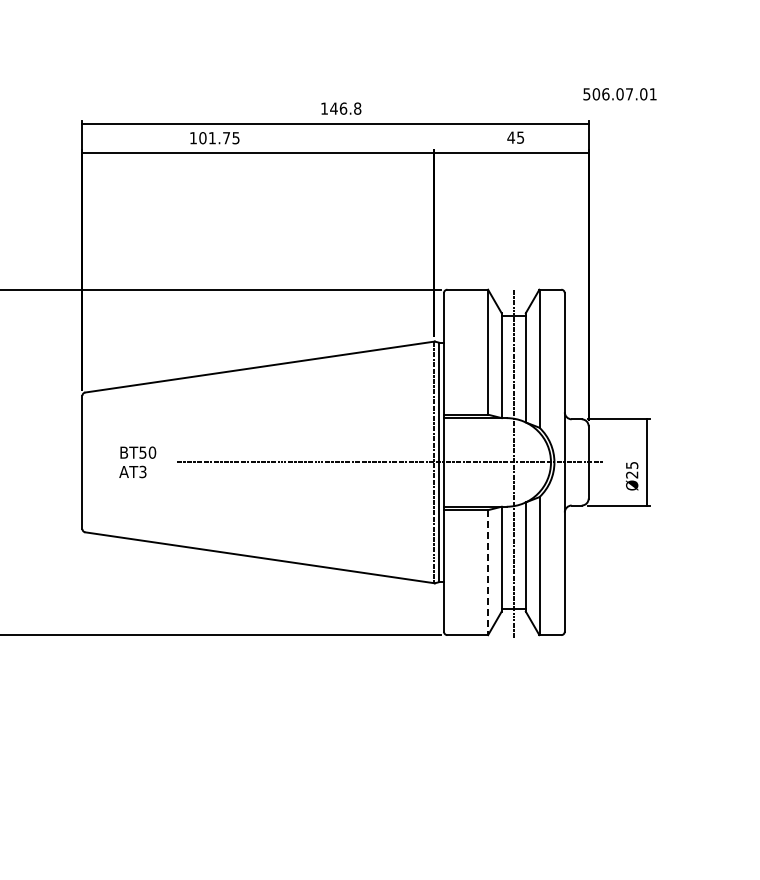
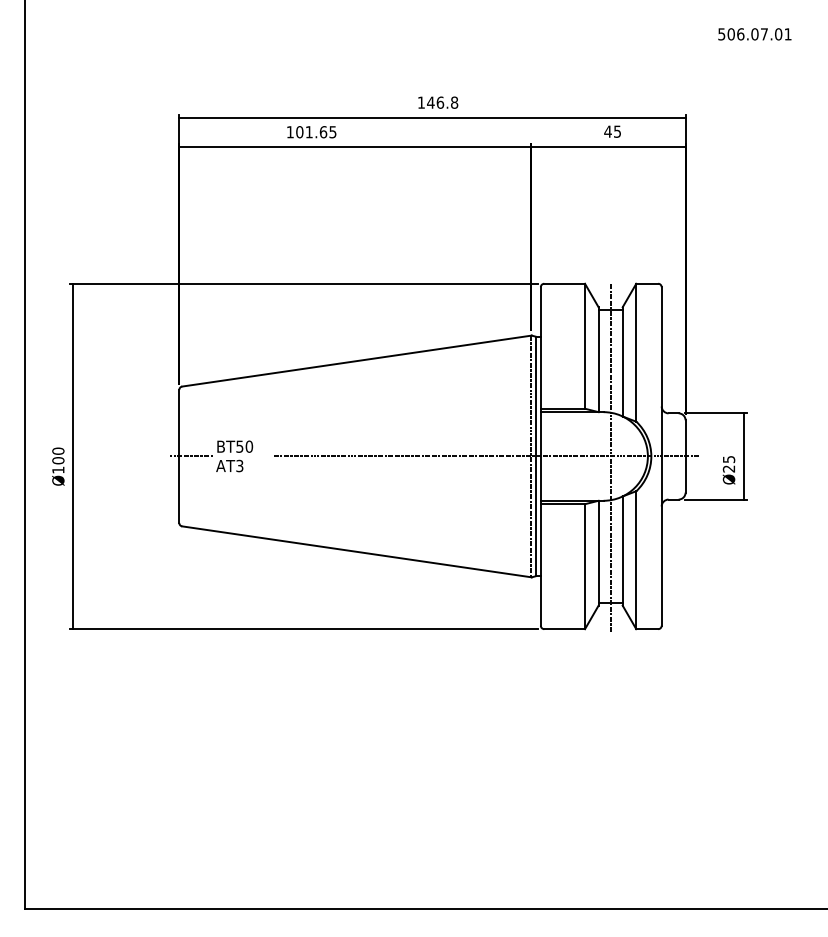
text: (619, 94) -> (754, 34), moved
text: (226, 138) -> (323, 132), 101.75 -> 101.65
line: (94, 462) -> (191, 456), added
line: (487, 573) -> (584, 567), dashed -> solid

